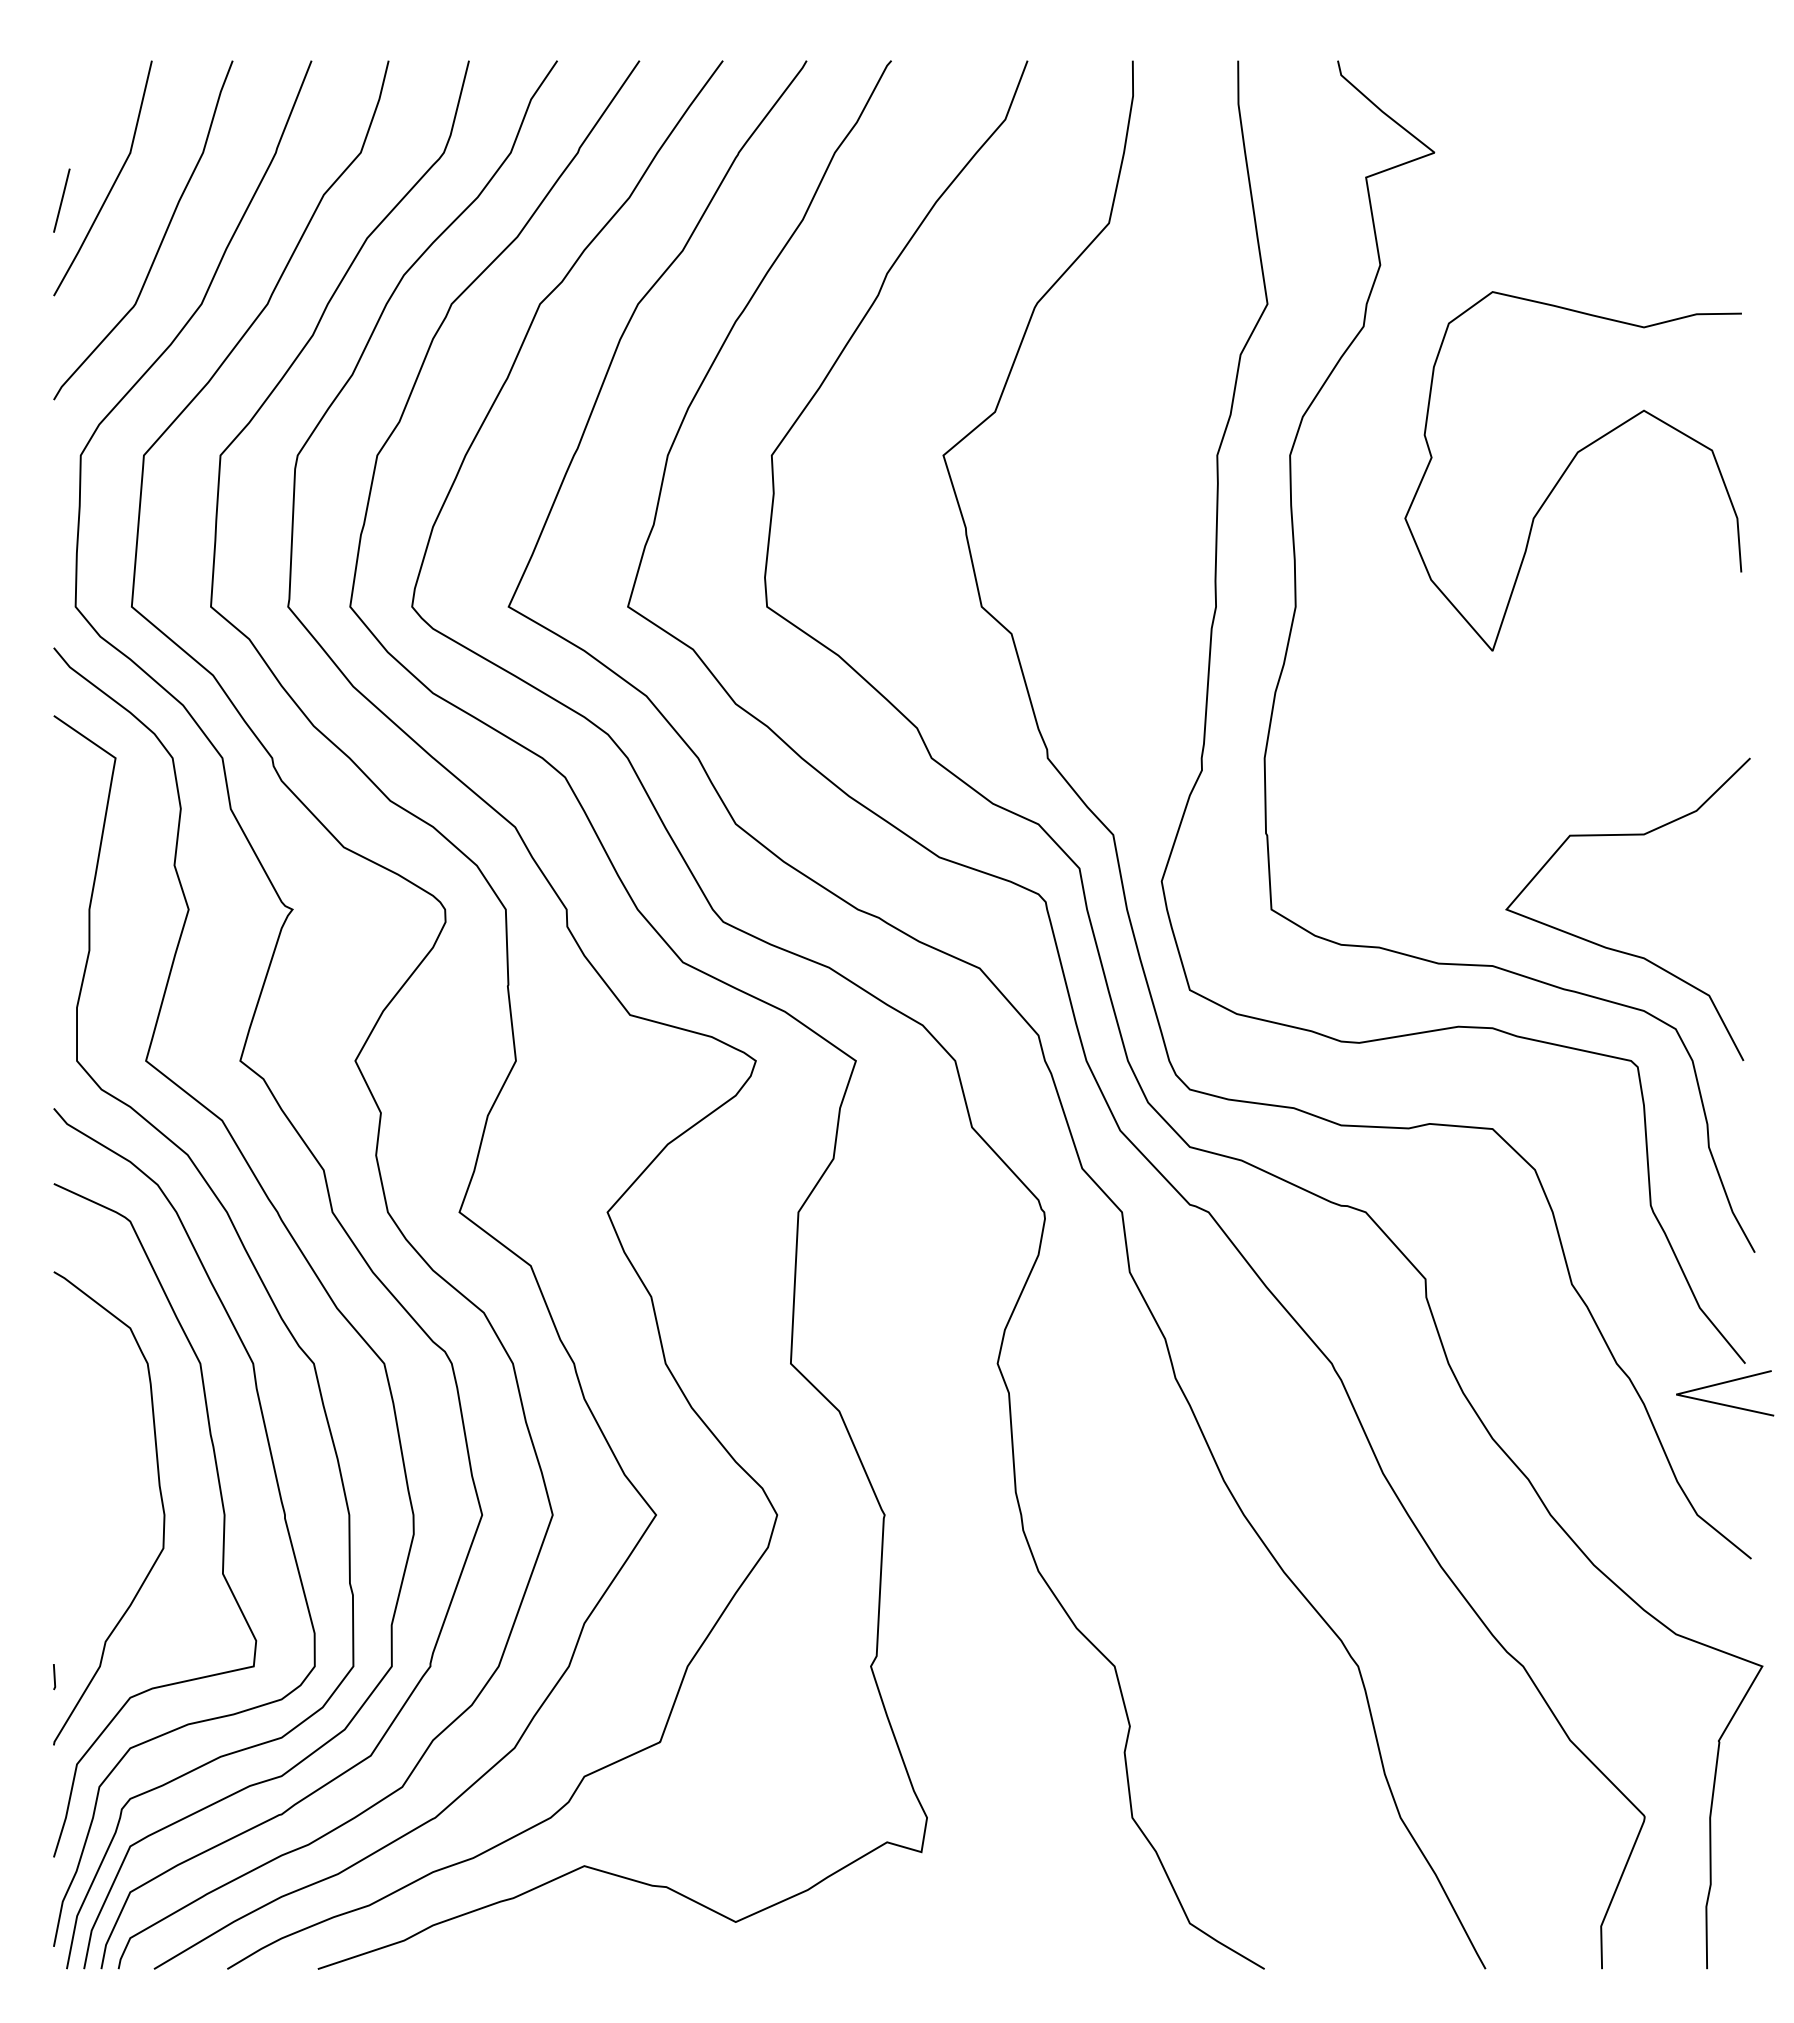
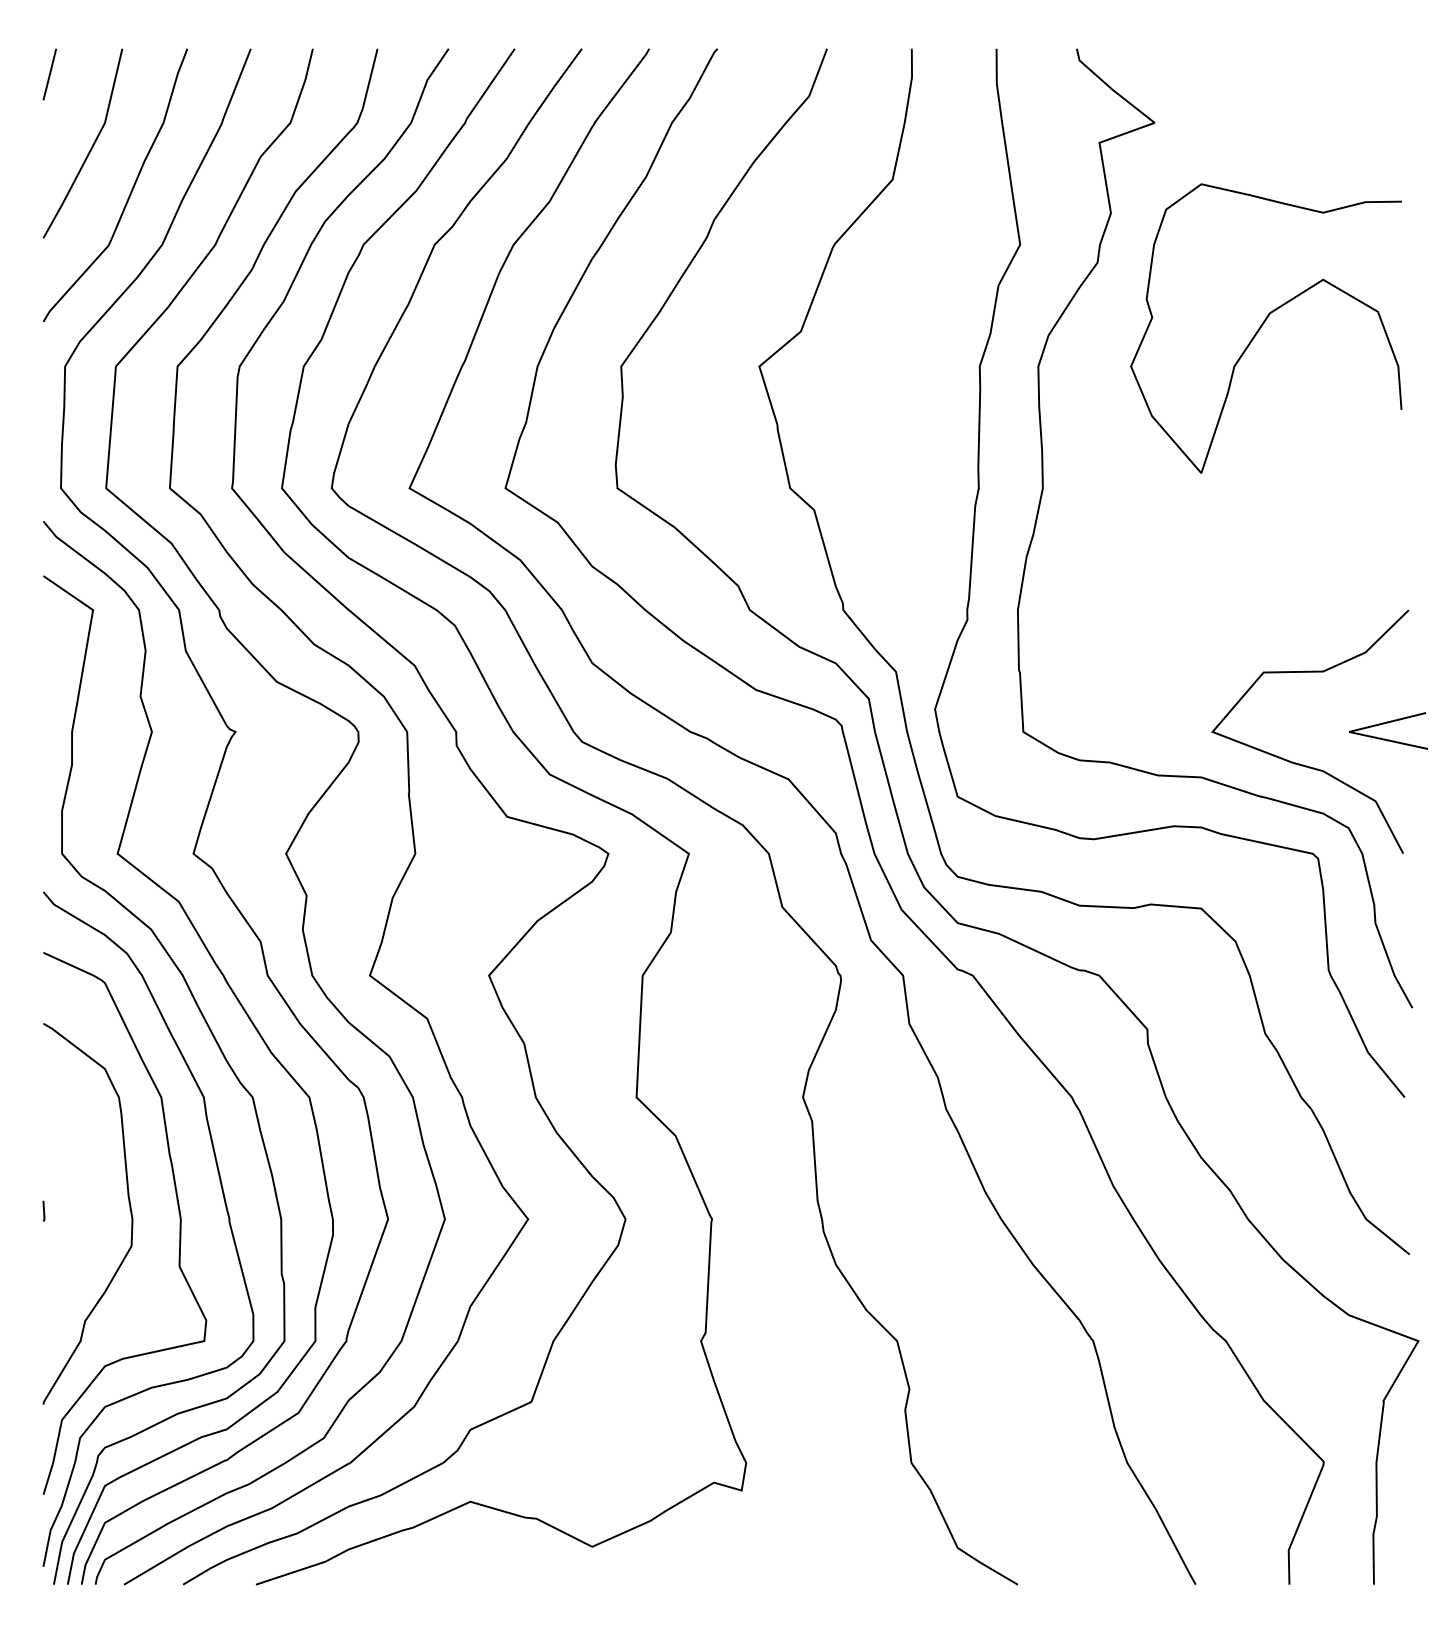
line: (61, 200) -> (49, 74), moved
curve: (1568, 468) -> (1262, 326), moved
line: (1722, 1384) -> (1386, 723), moved
line: (54, 1677) -> (43, 1211), moved

